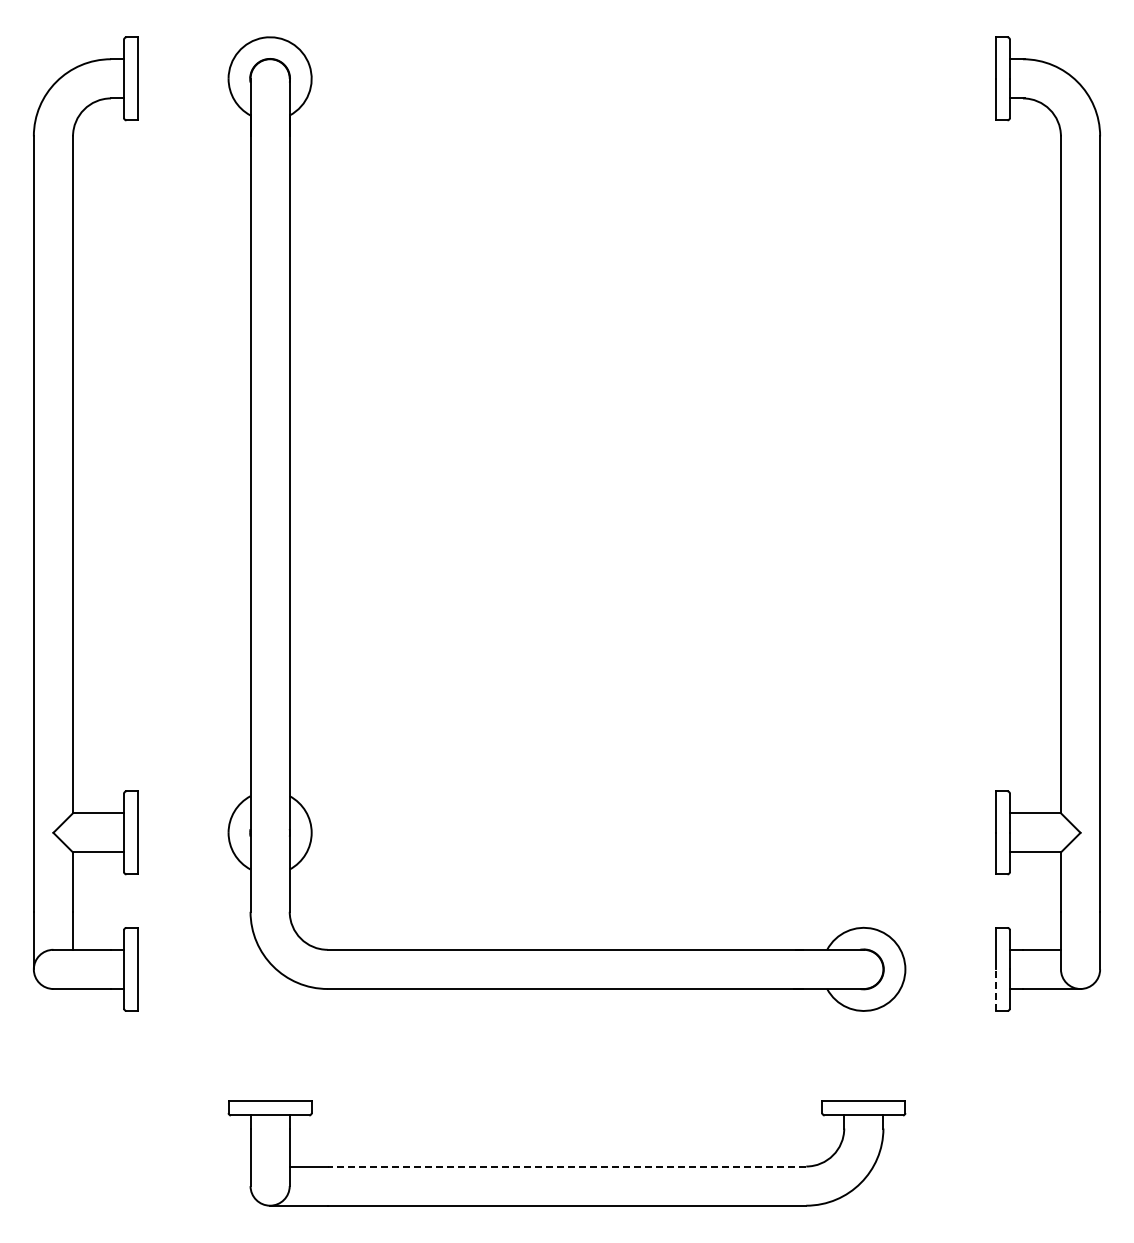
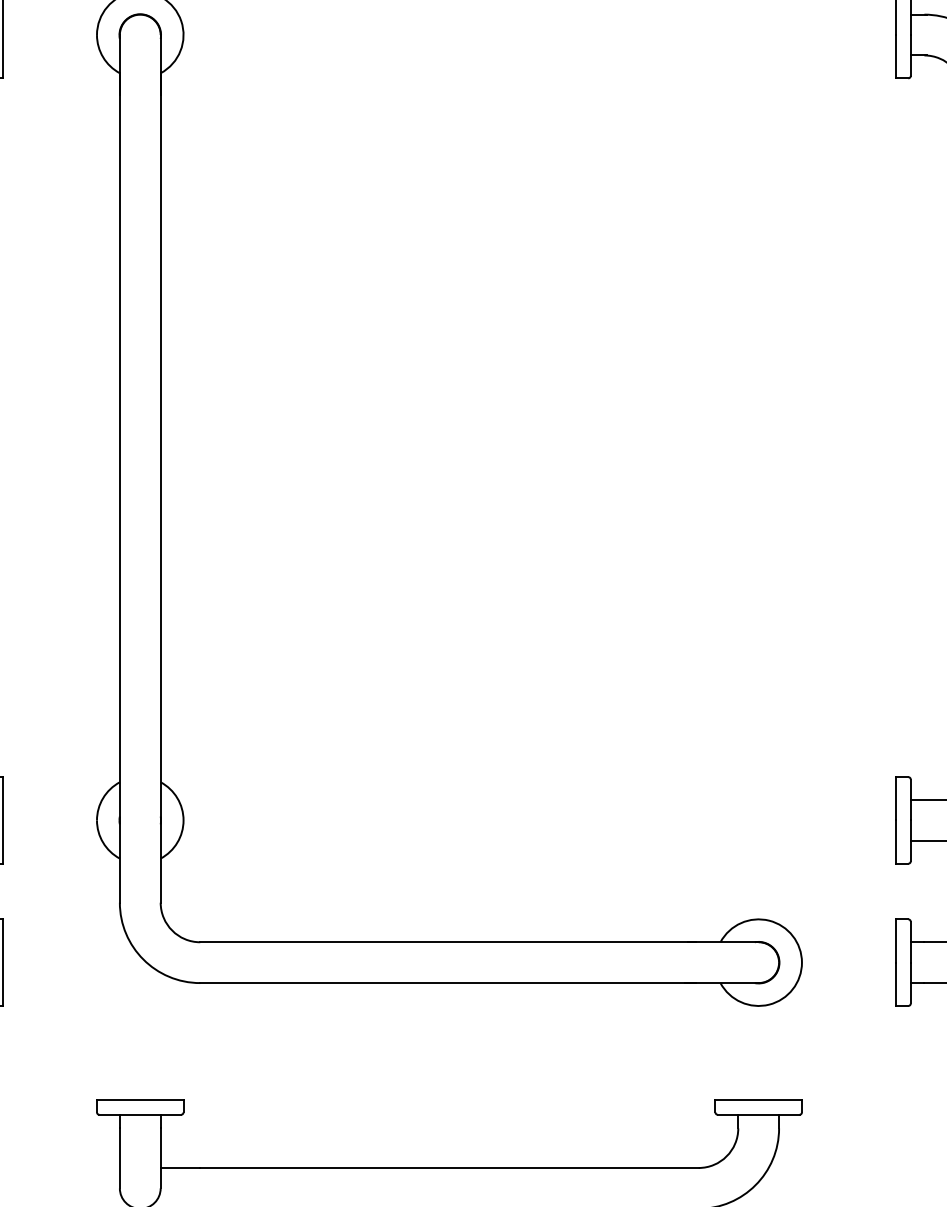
line: (995, 990) -> (895, 984), dashed -> solid
line: (566, 1166) -> (448, 1167), dashed -> solid

